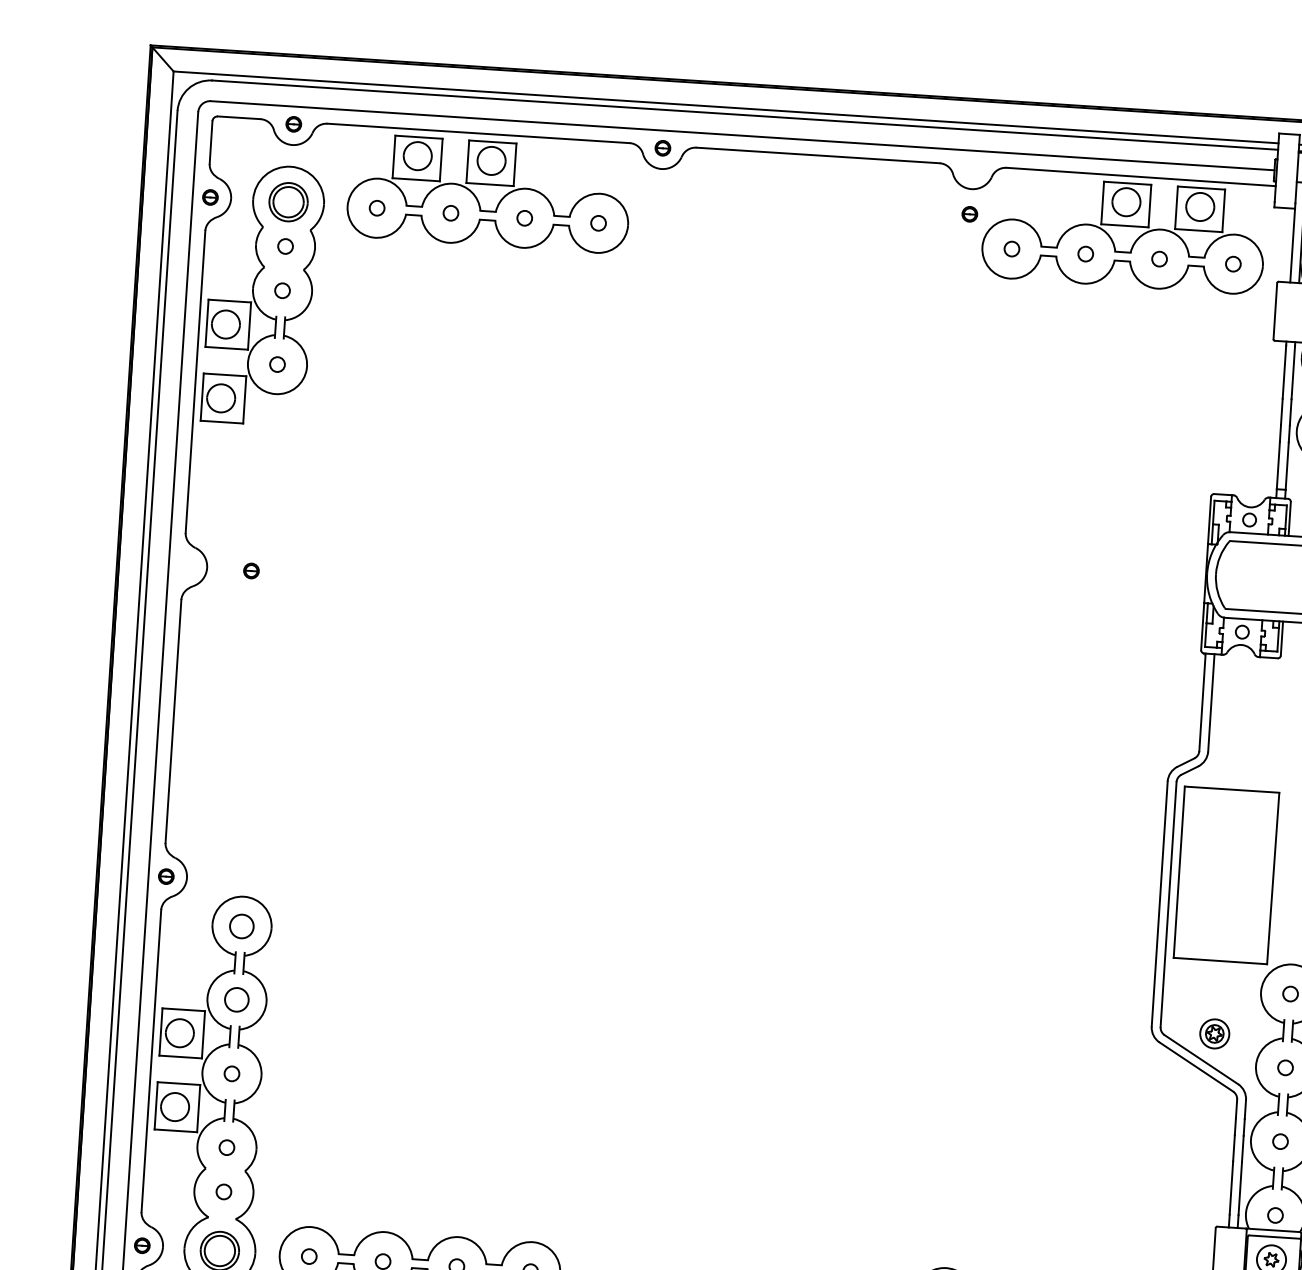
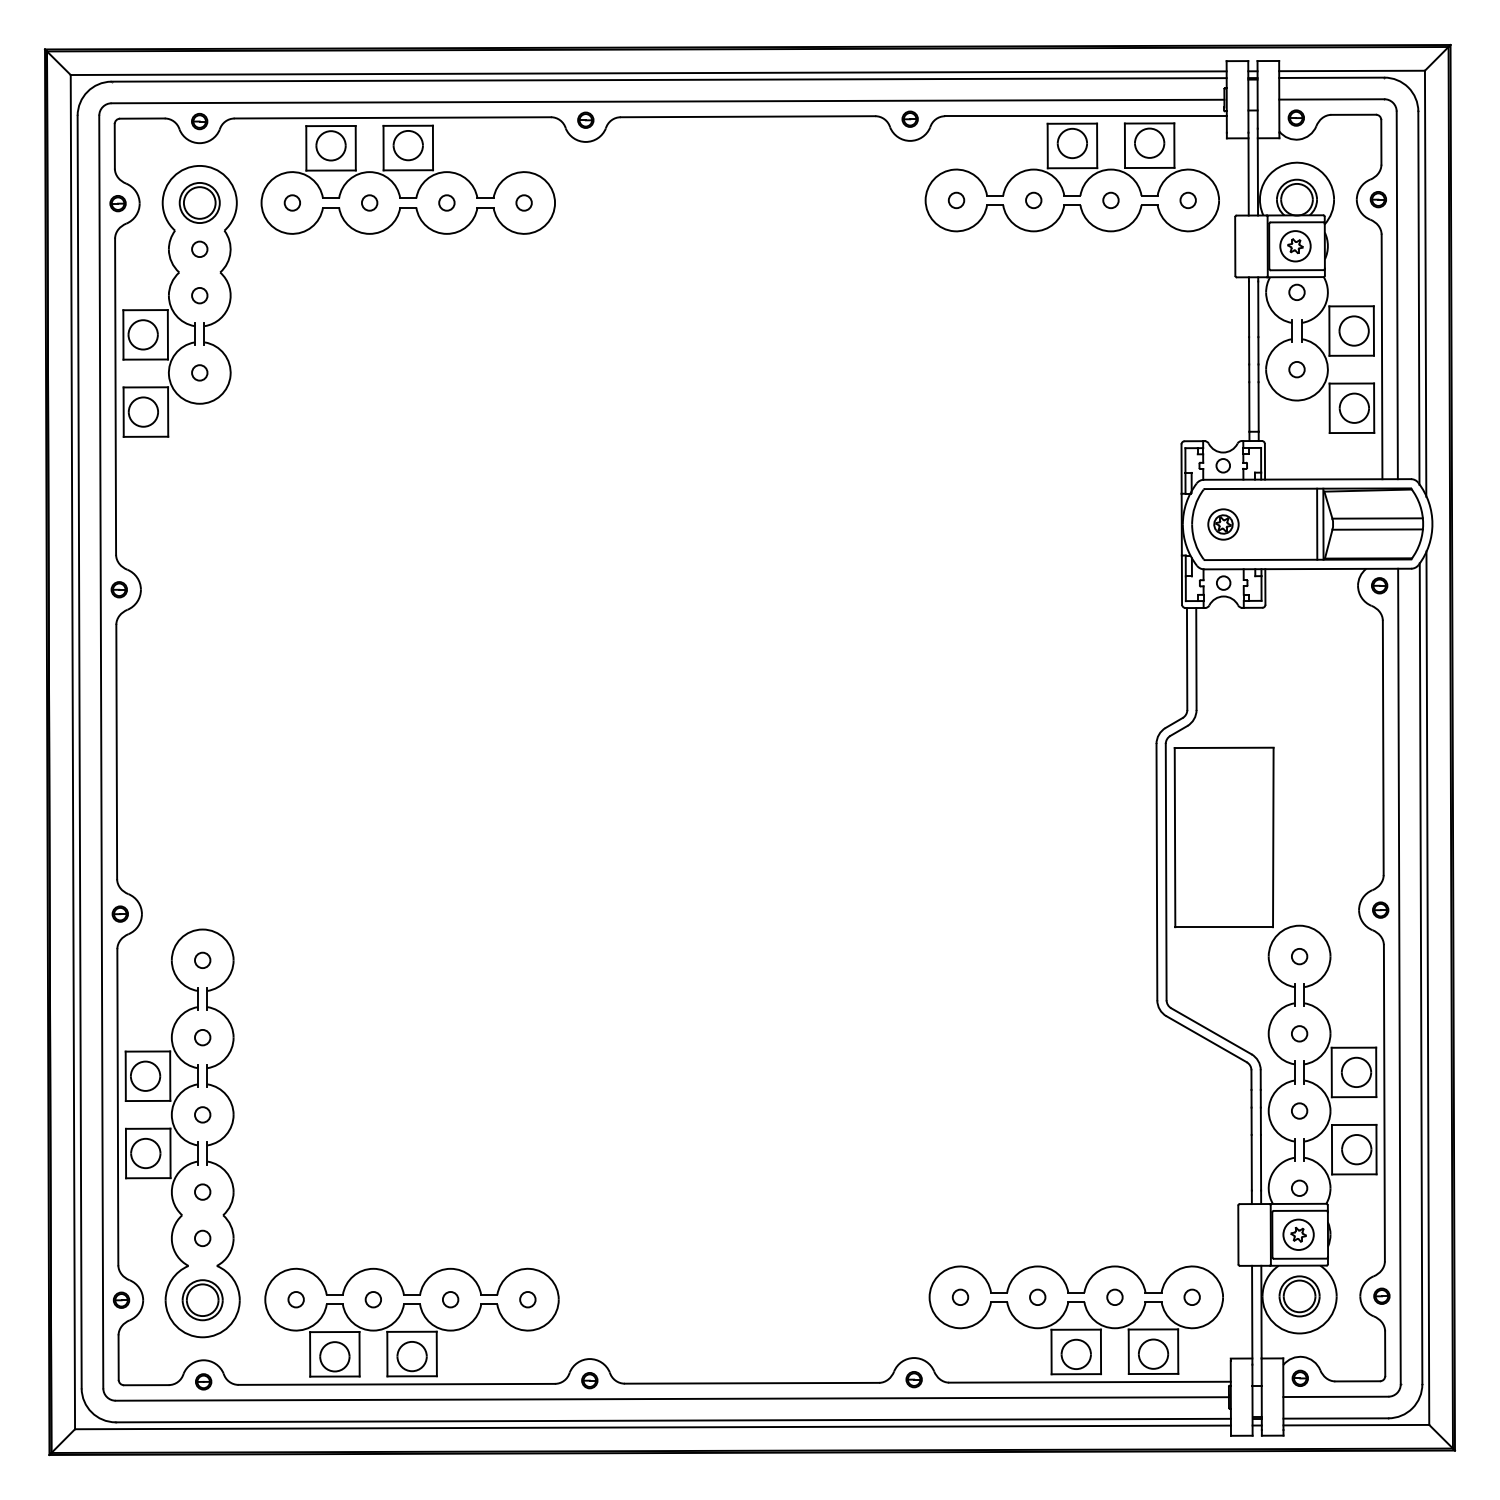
part: (969, 213) -> (909, 118), moved
part: (250, 570) -> (118, 589), moved
circle: (241, 925) -> (202, 959), size x0.62
circle: (236, 999) -> (202, 1037), size x0.62
part: (1214, 1033) -> (1223, 524), moved

